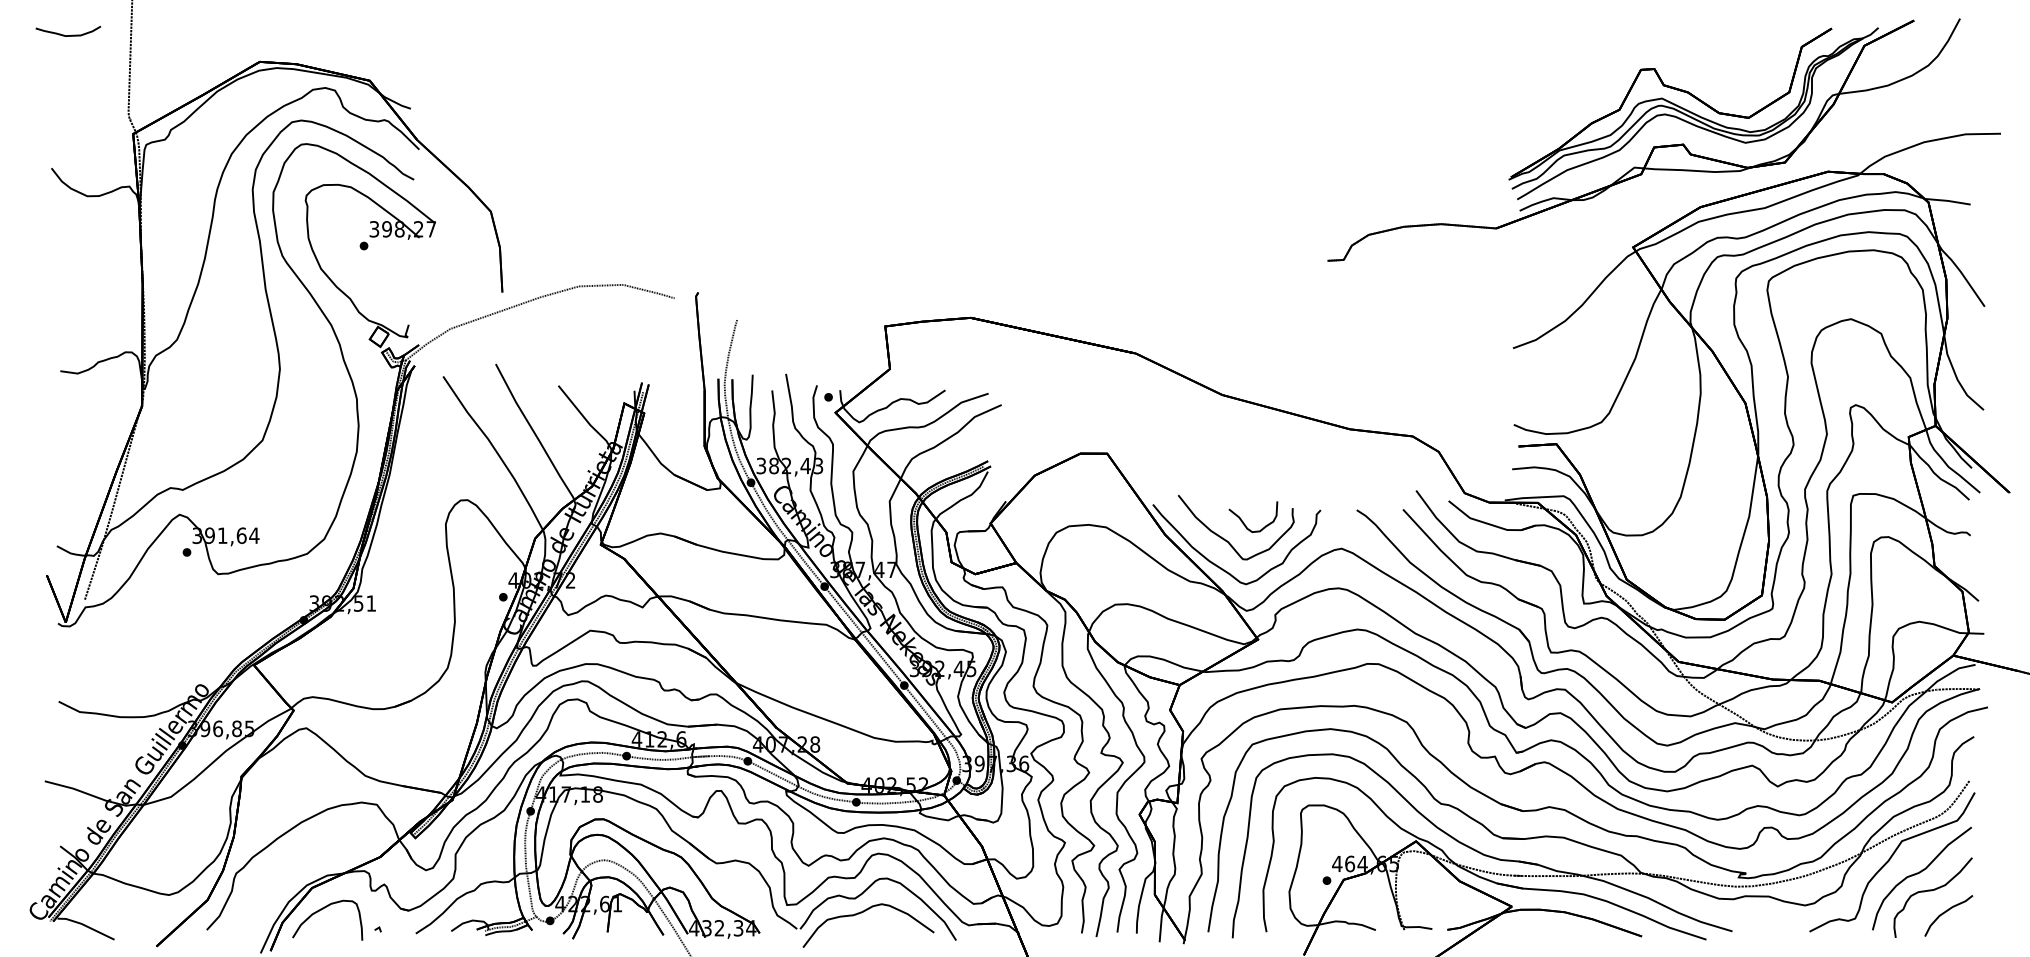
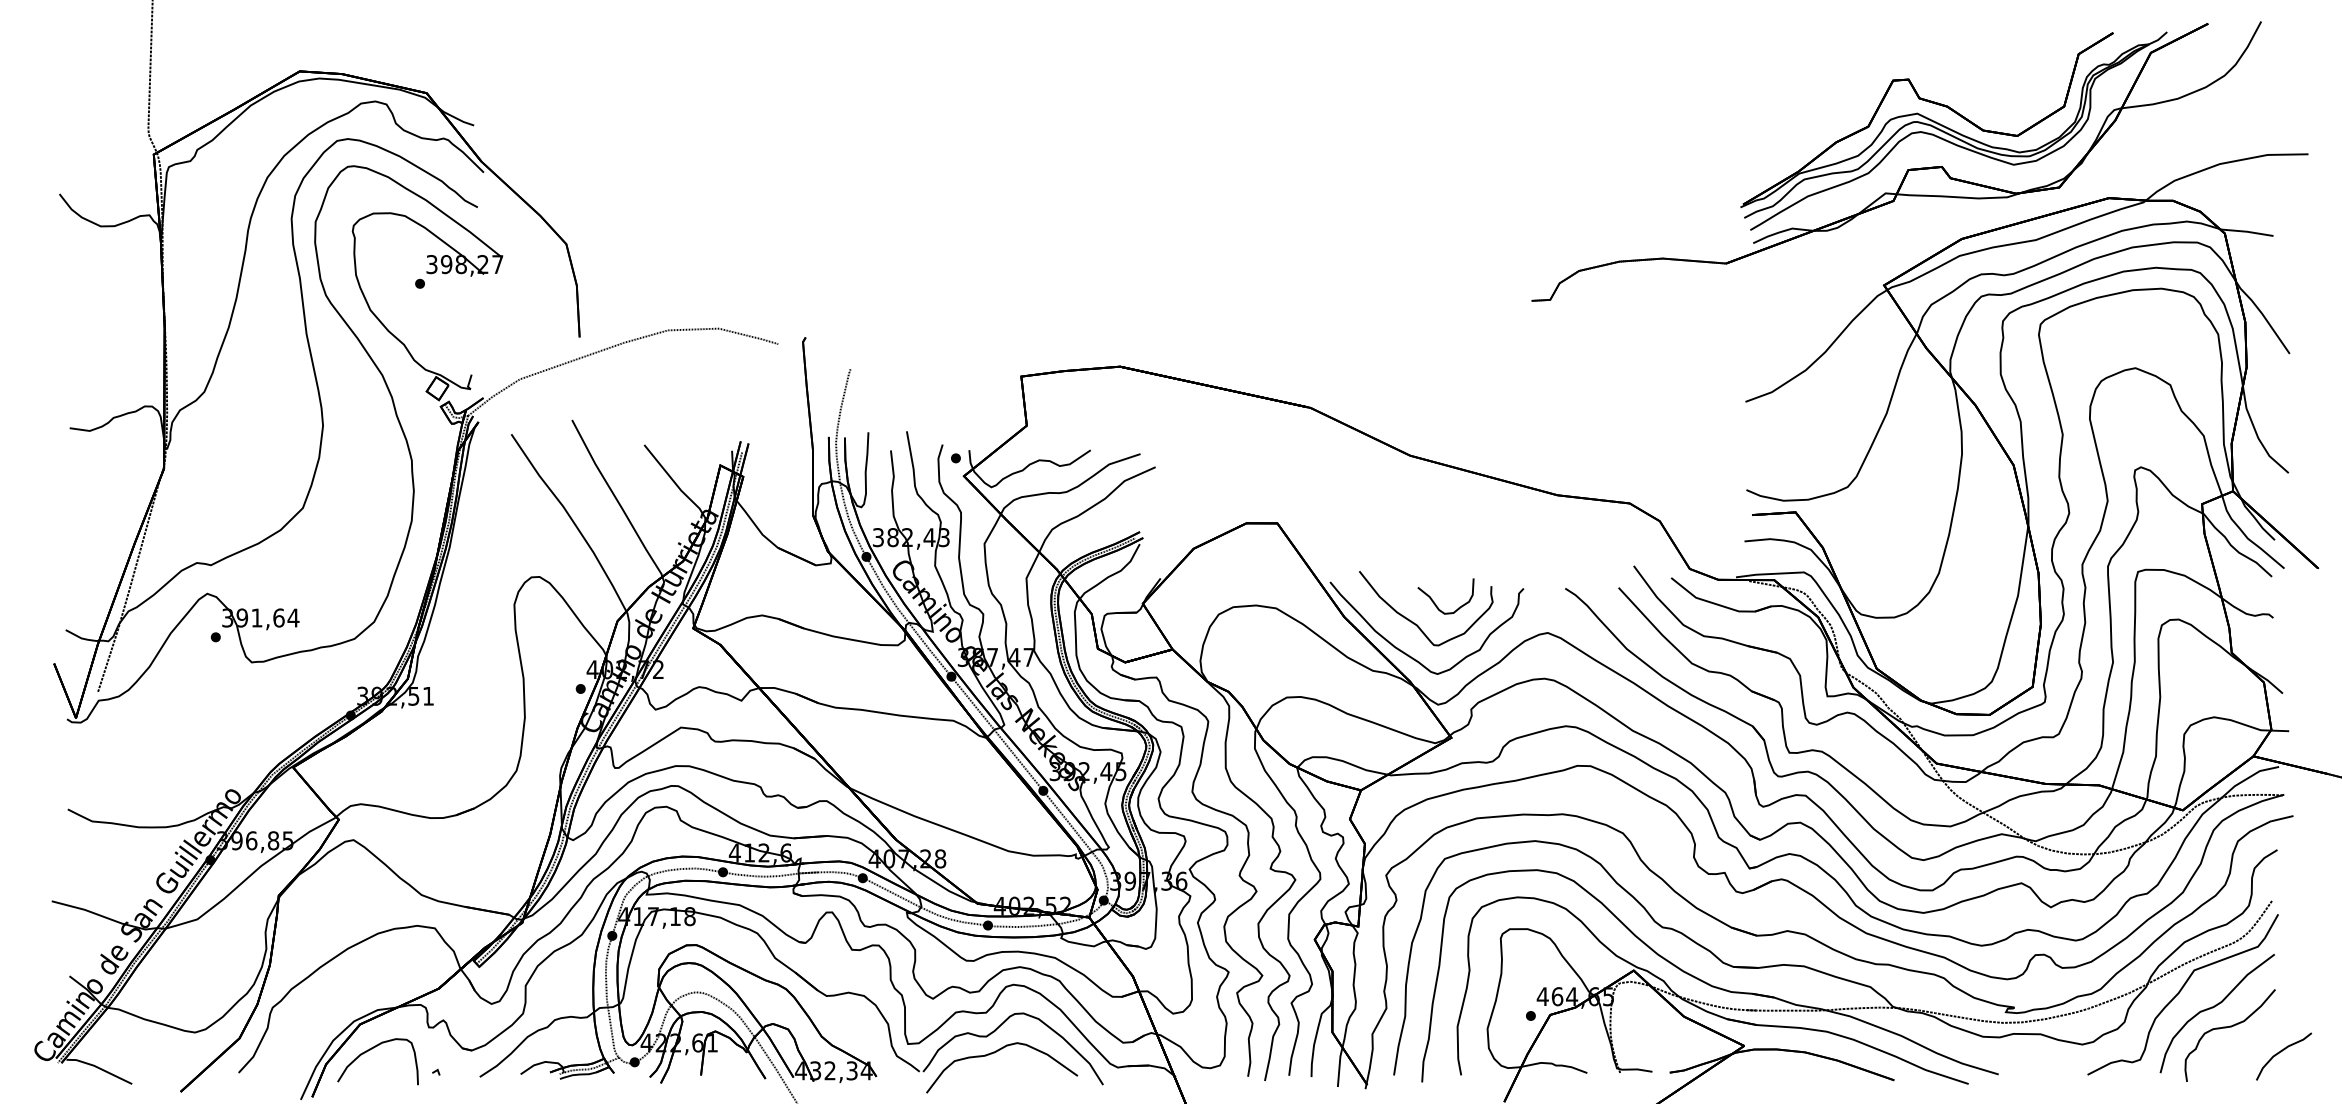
curve: (68, 35) -> (79, 40), removed
curve: (1946, 912) -> (2281, 1052), moved

